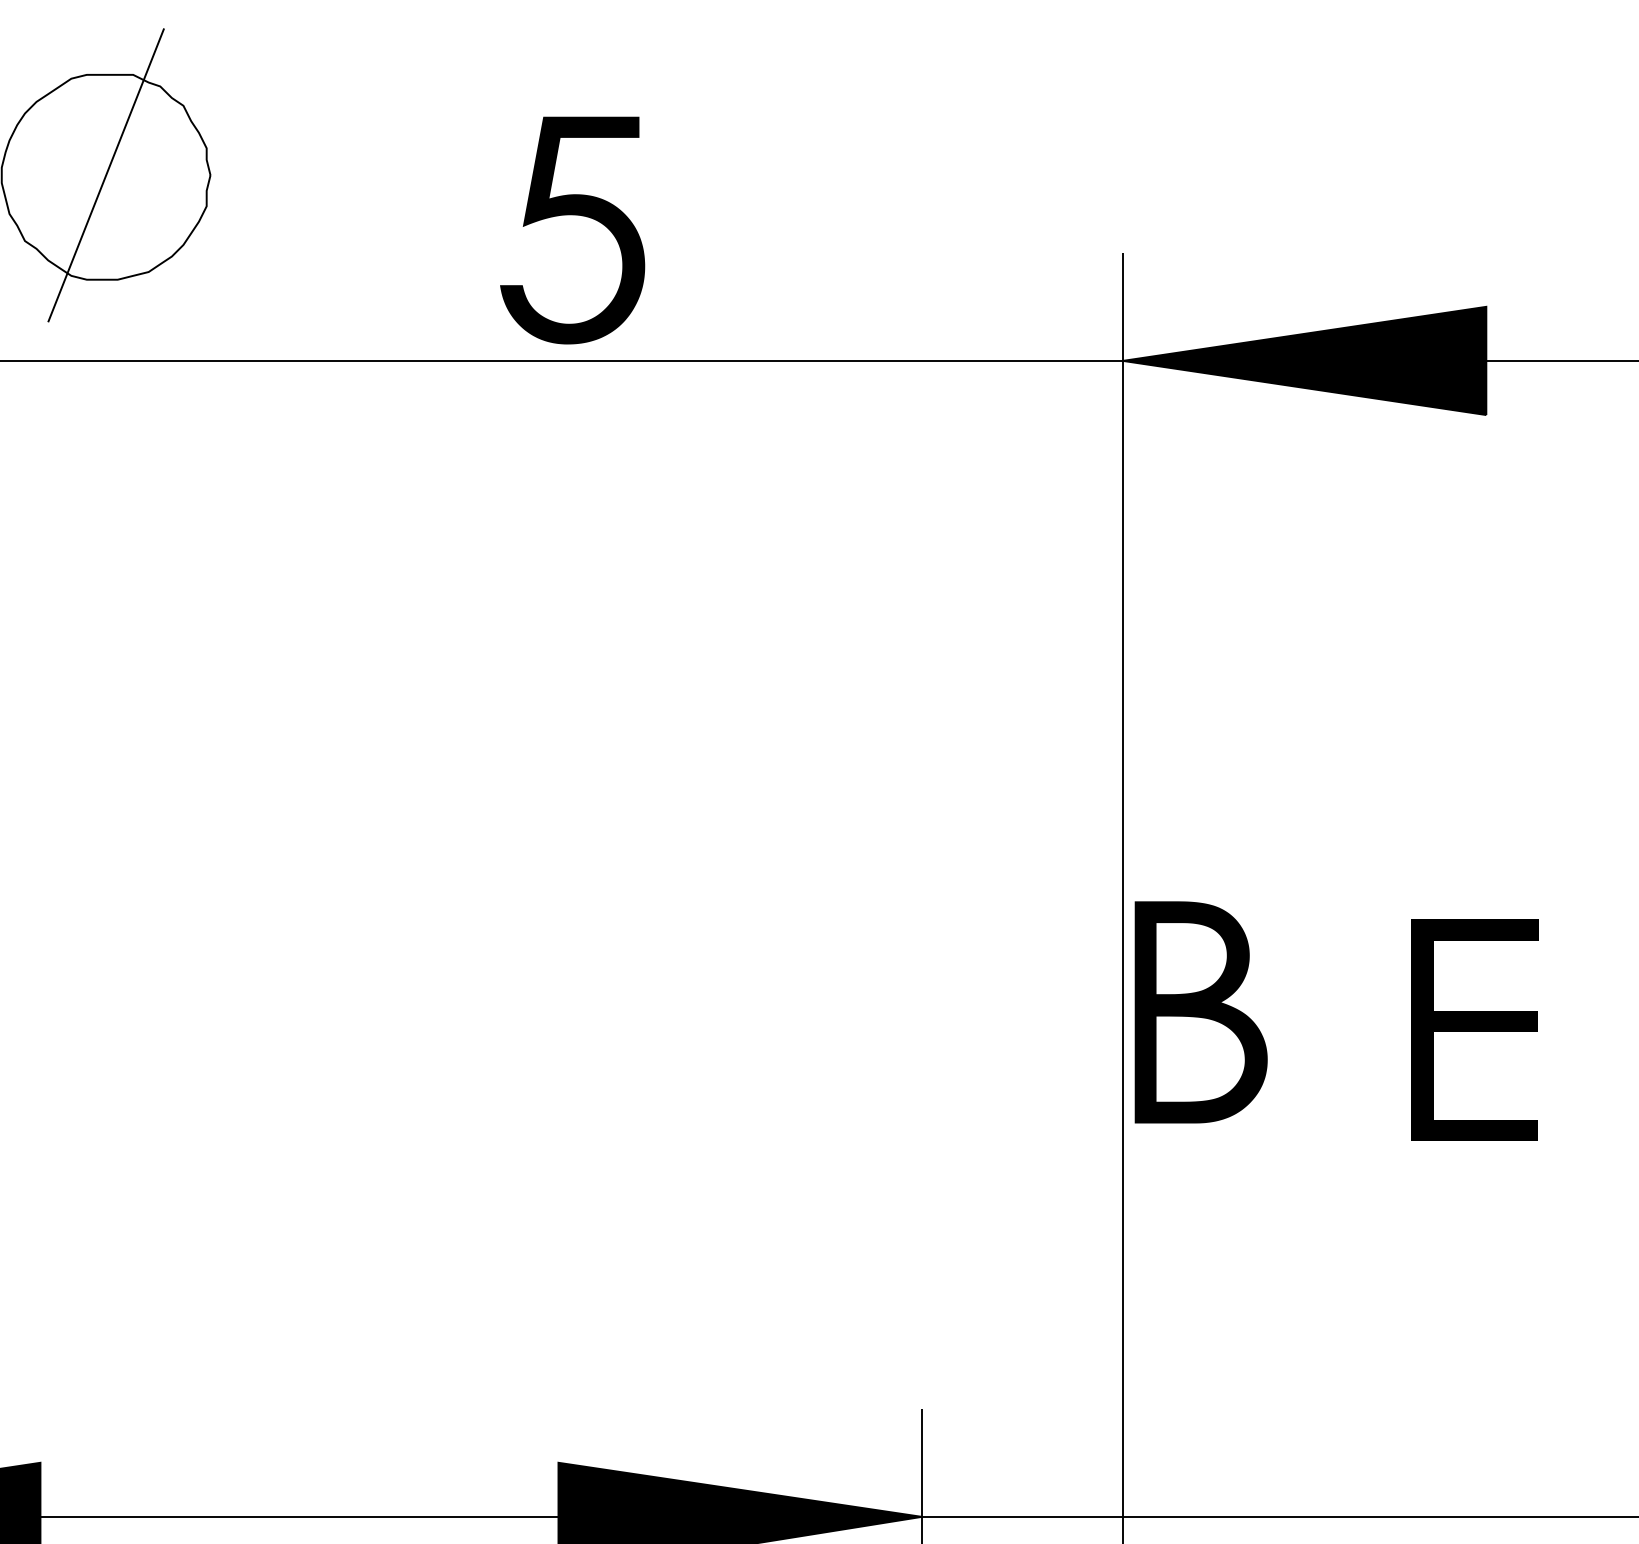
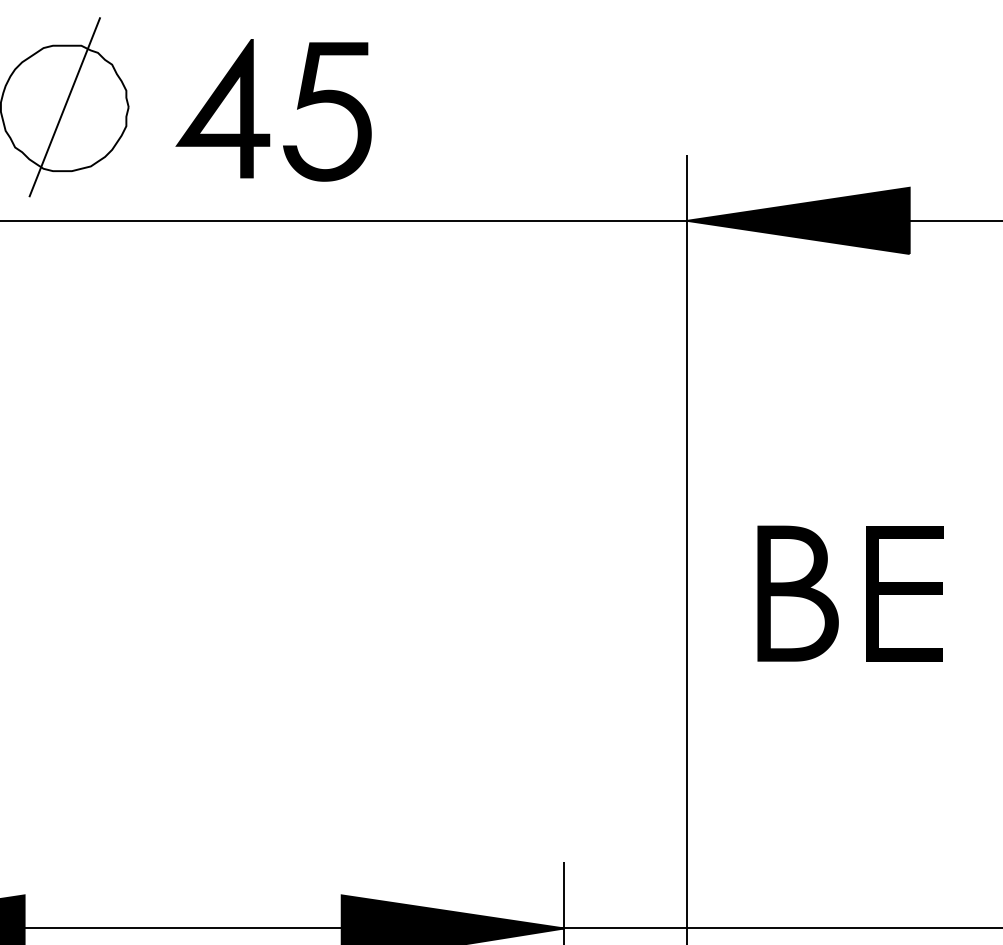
part: (363, 177) -> (222, 108), added
part: (572, 214) -> (327, 102), moved
part: (1200, 1012) -> (797, 593), moved
part: (1474, 1030) -> (904, 593), moved

